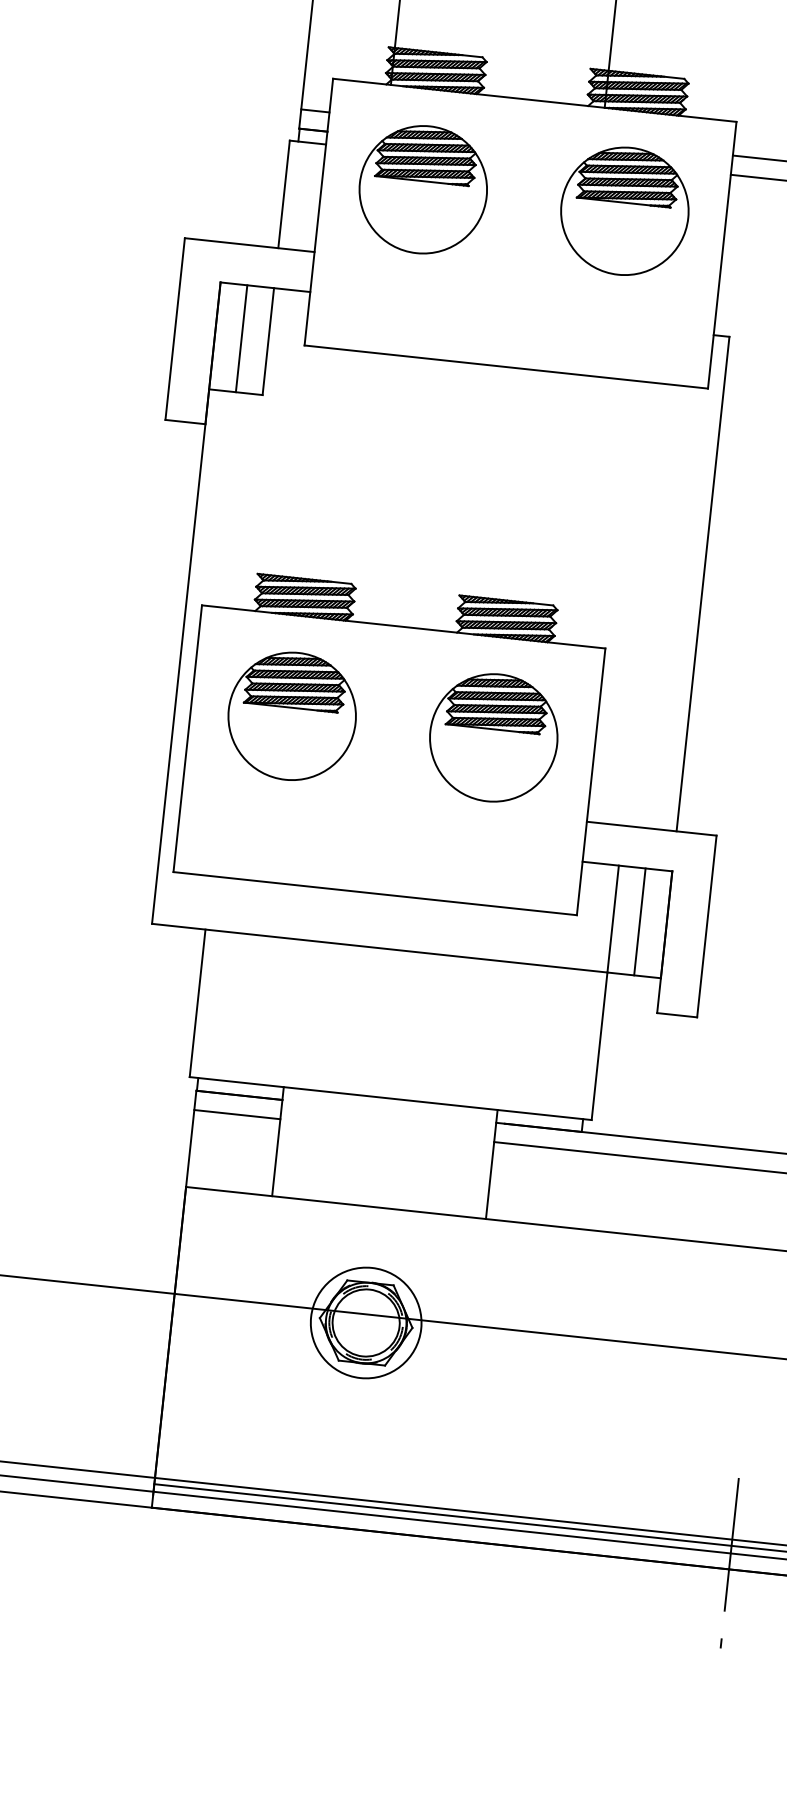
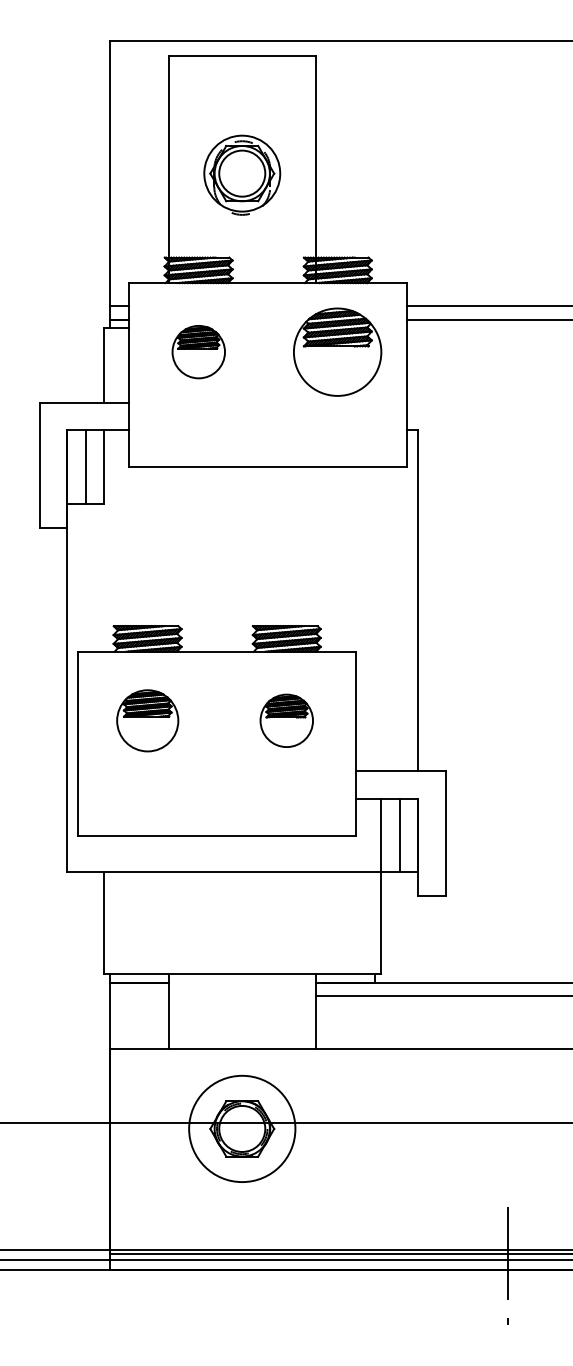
part: (423, 188) -> (198, 351), size x0.6
part: (292, 715) -> (147, 720), size x0.7
part: (493, 737) -> (286, 720), size x0.6
line: (236, 1114) -> (138, 996), removed
circle: (366, 1322) -> (242, 1128), size x1.4

